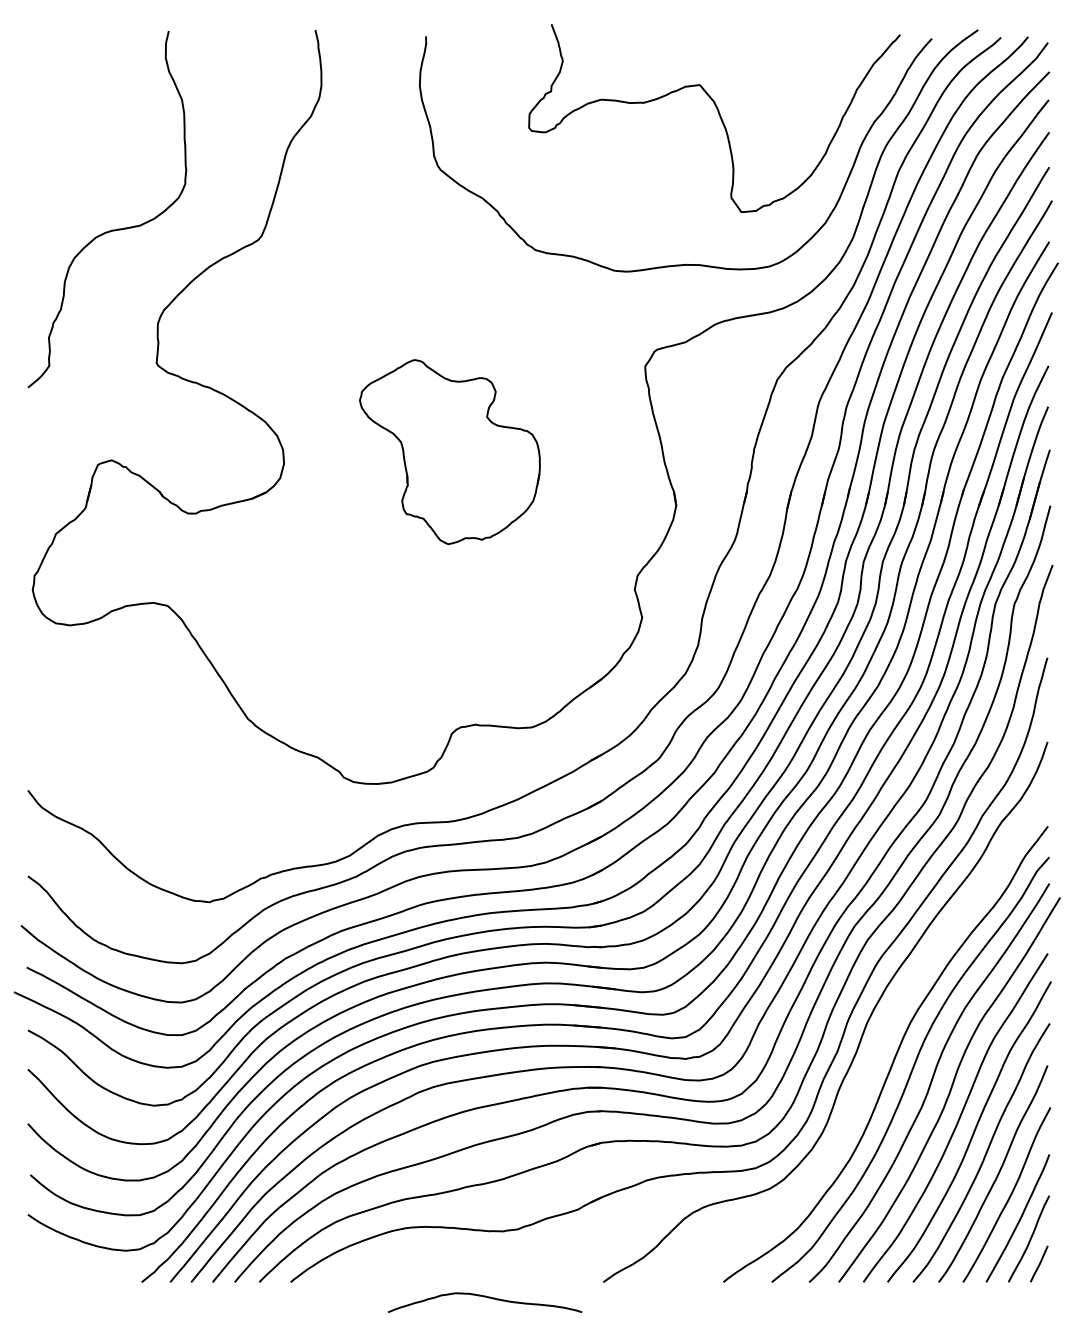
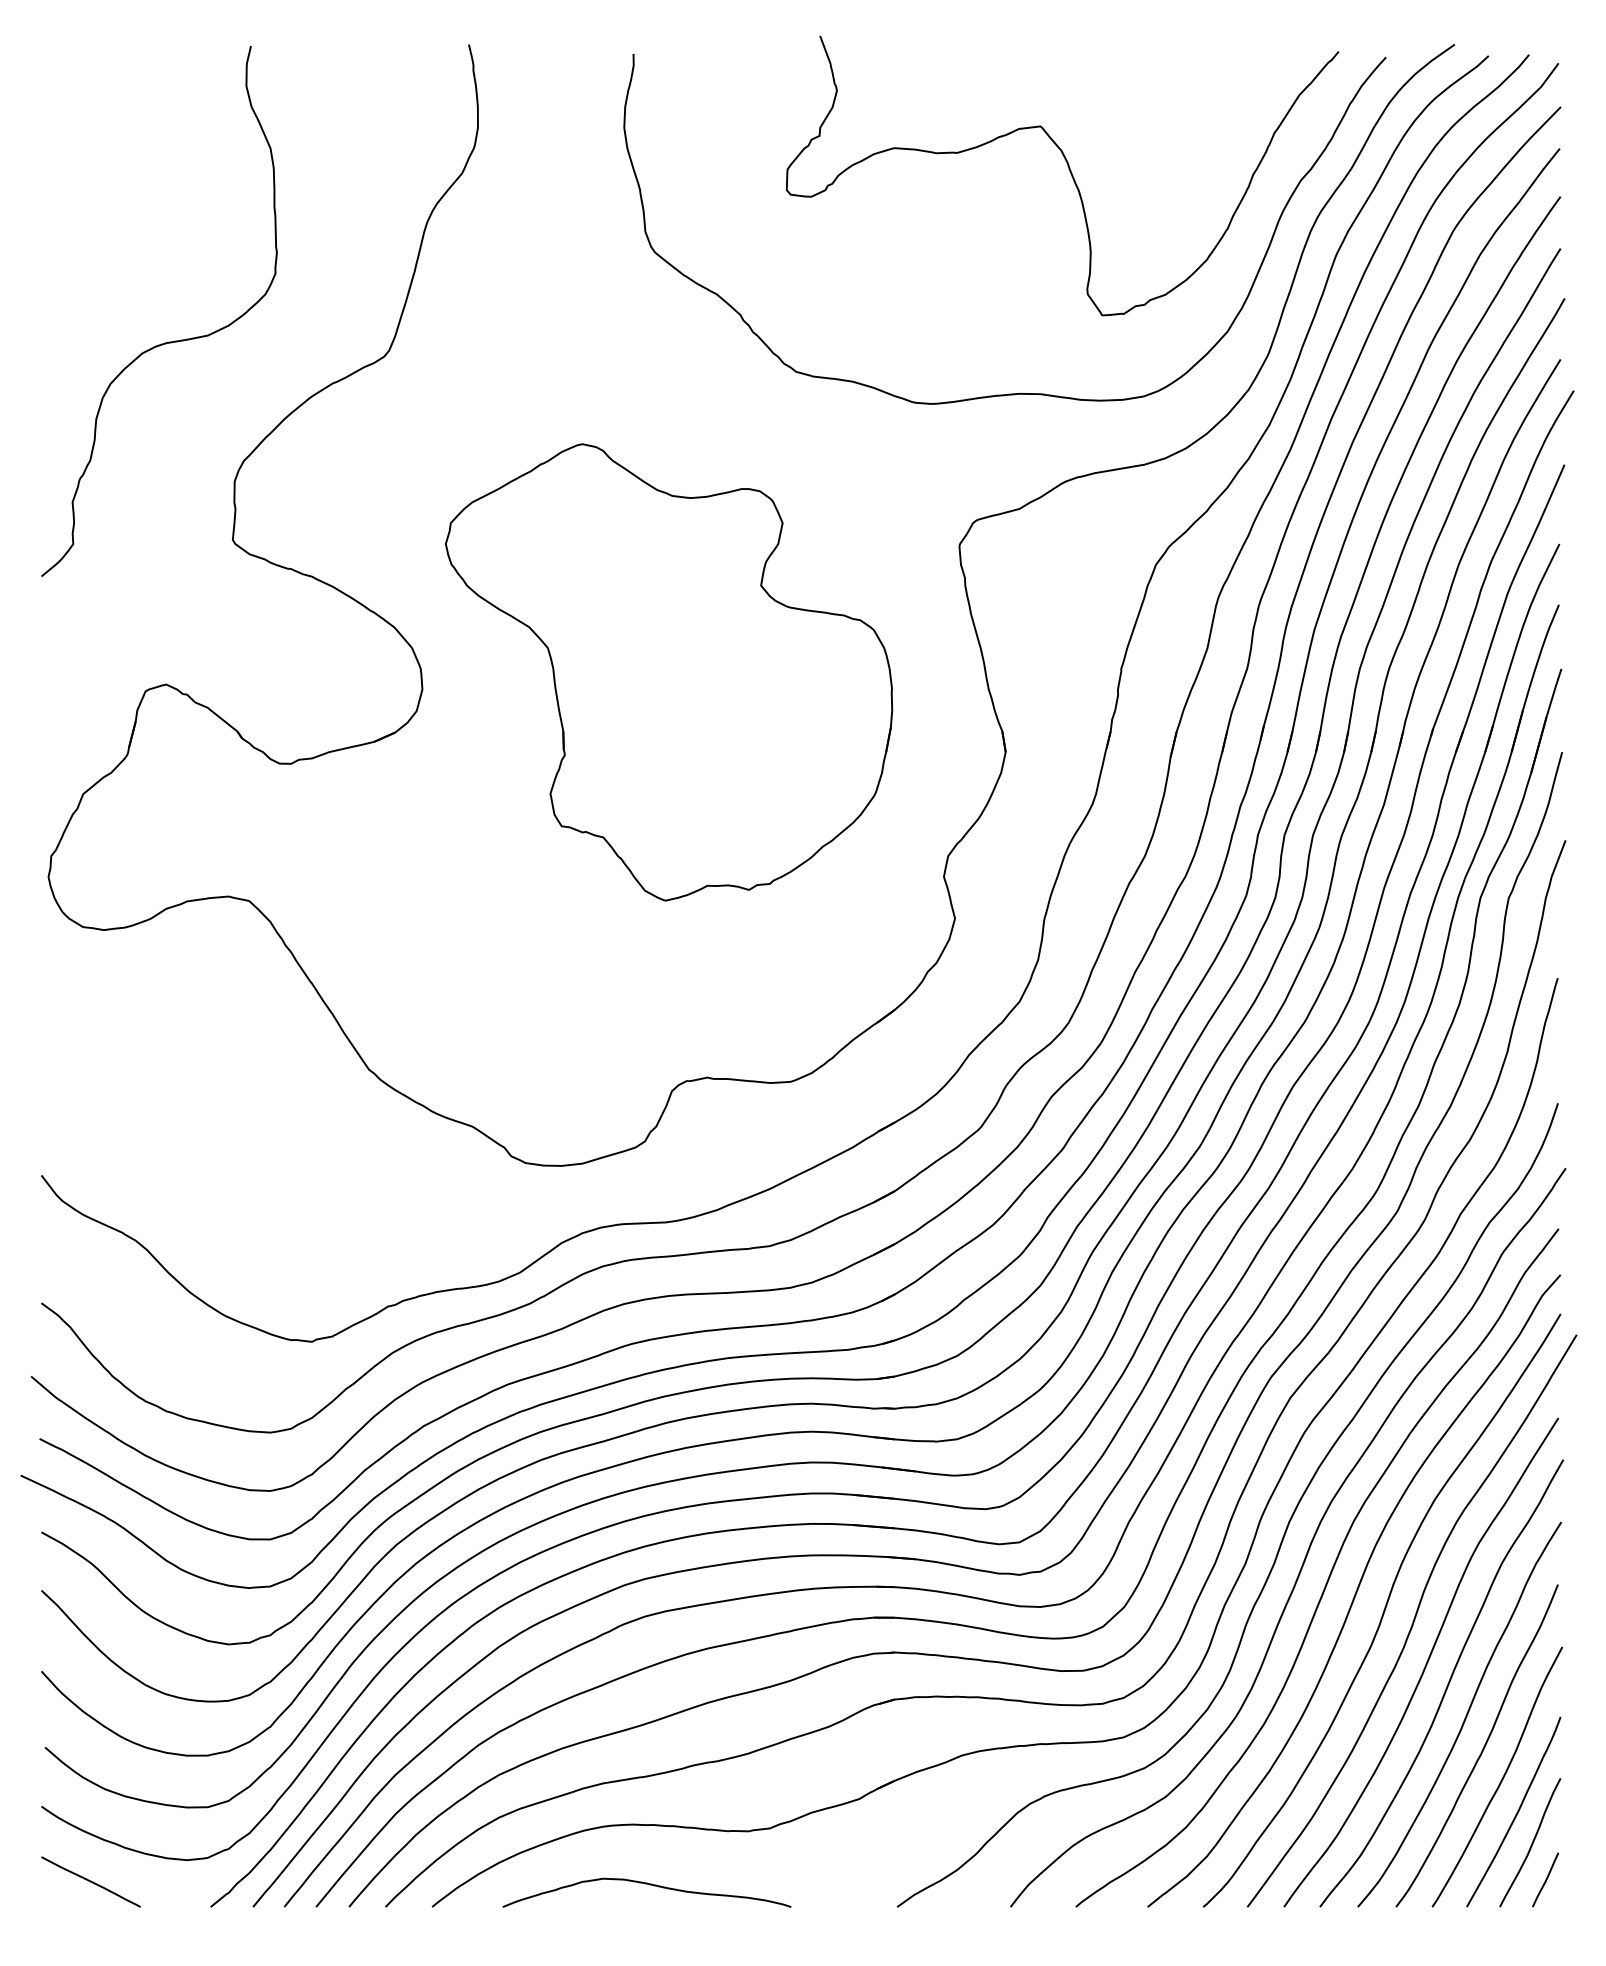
part: (449, 451) -> (668, 671), size x1.67
curve: (880, 1037) -> (1309, 1542), added
line: (60, 1265) -> (89, 1882), added
curve: (485, 1297) -> (647, 1885), moved

